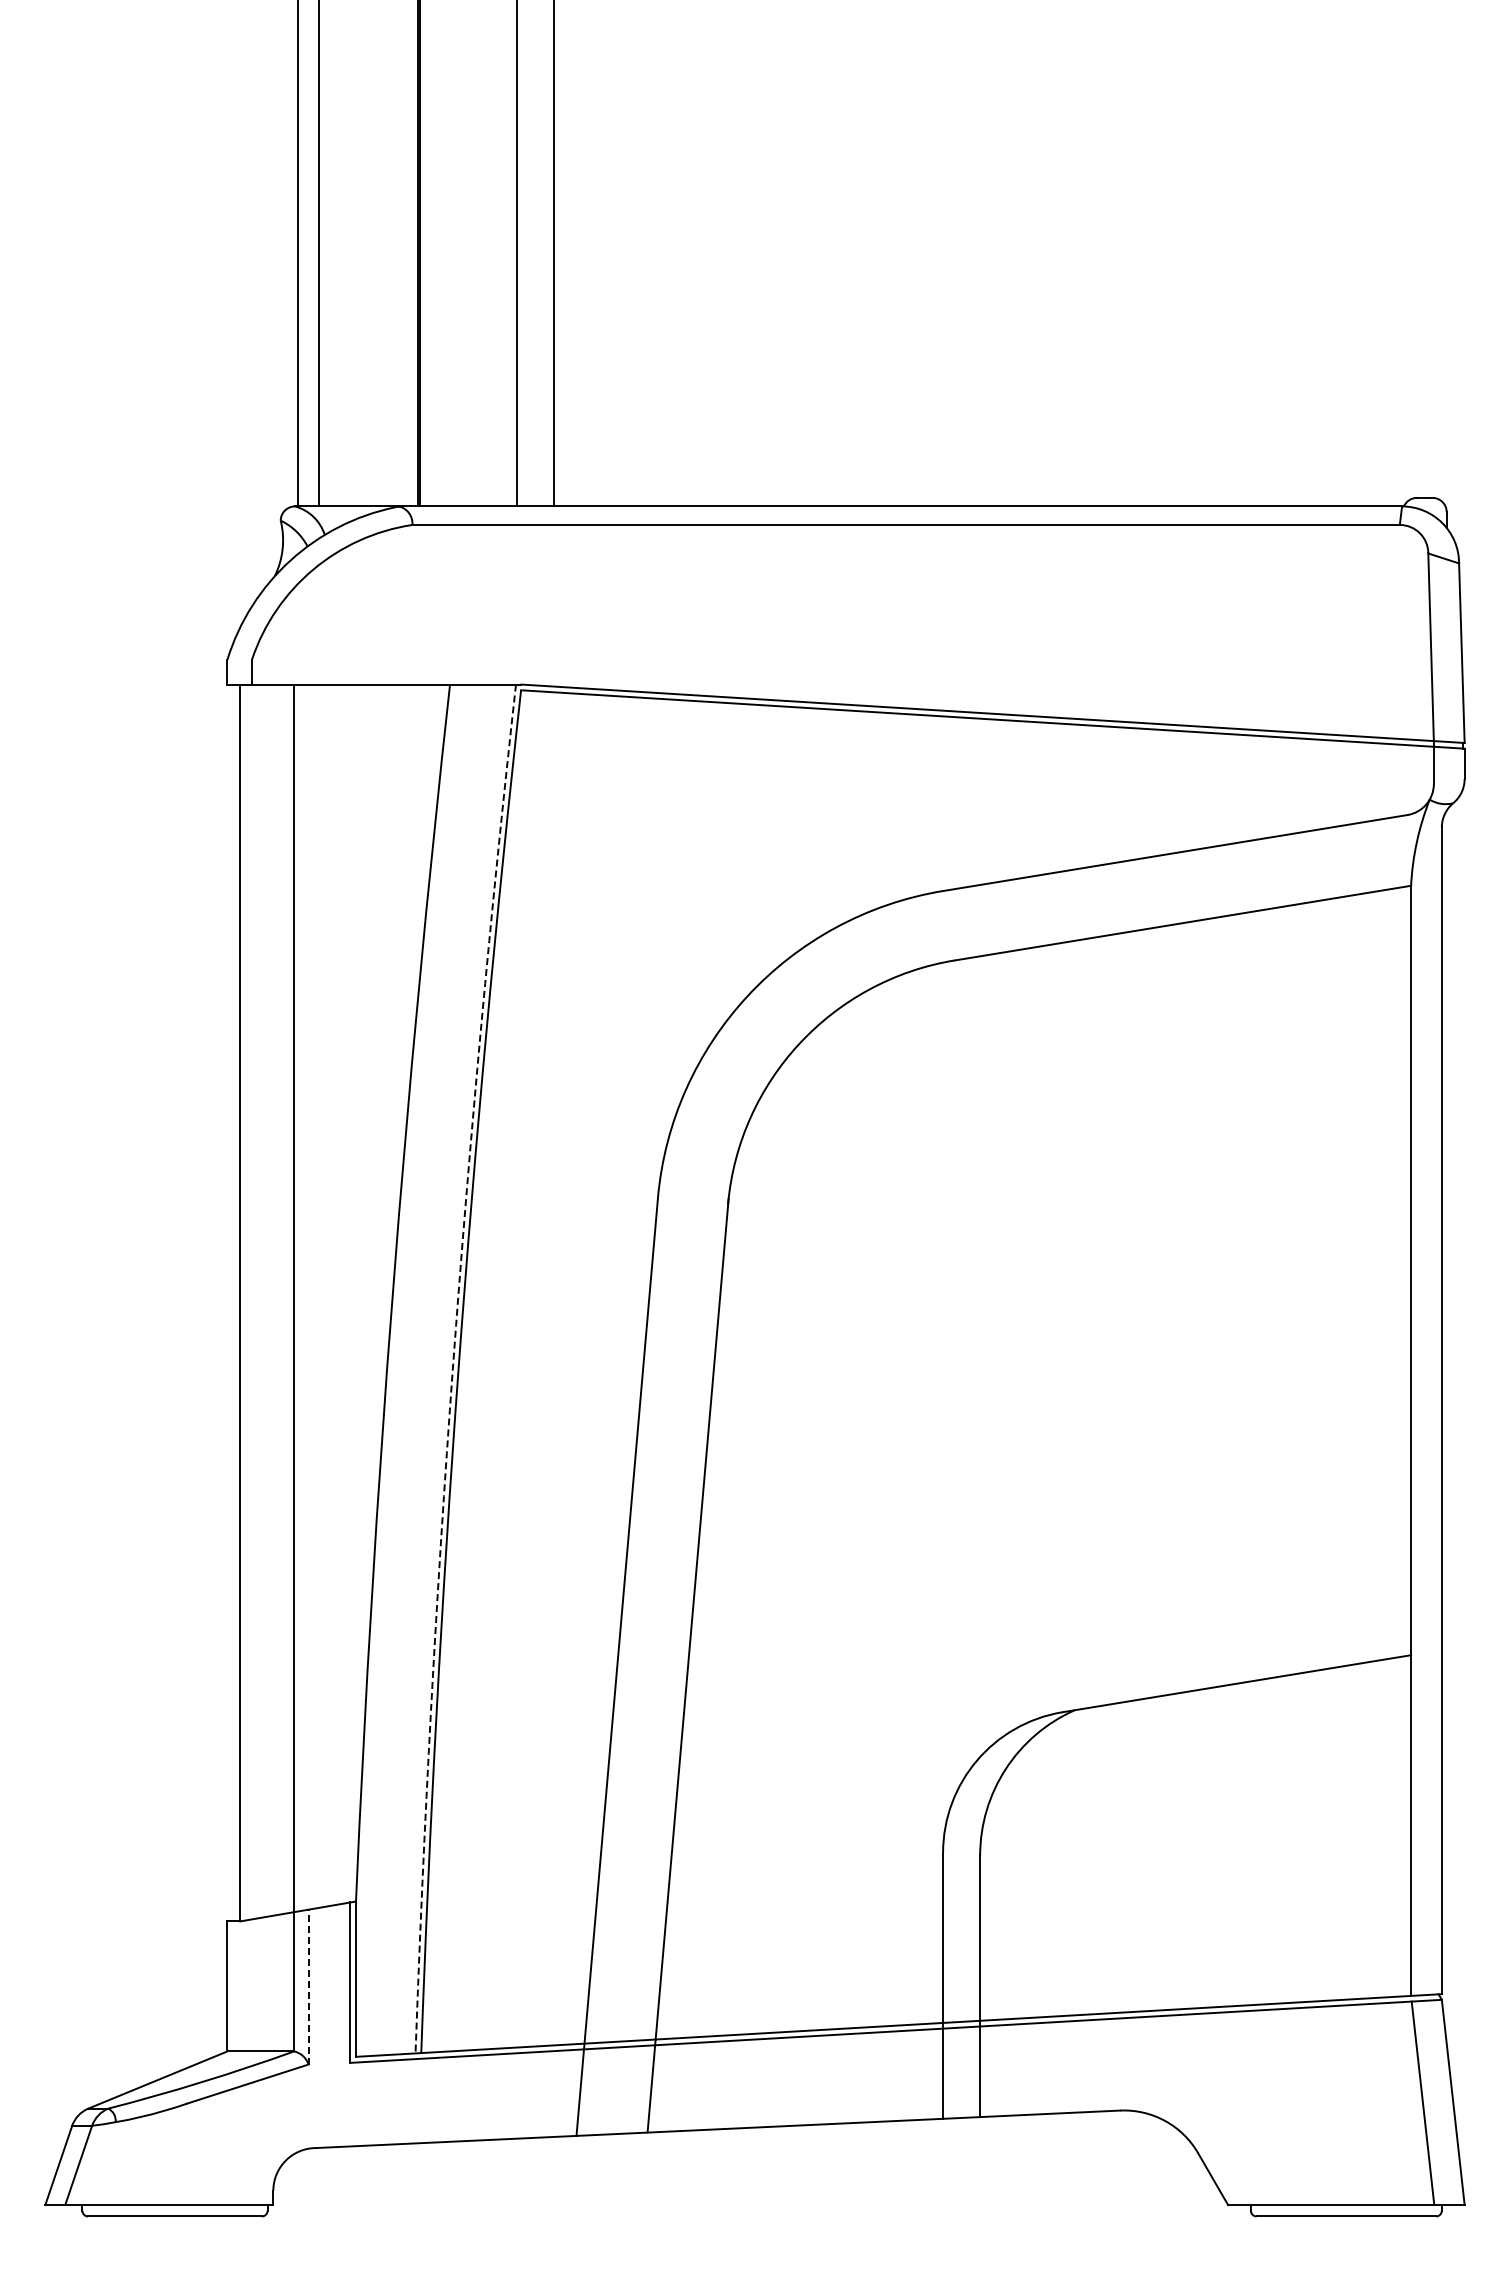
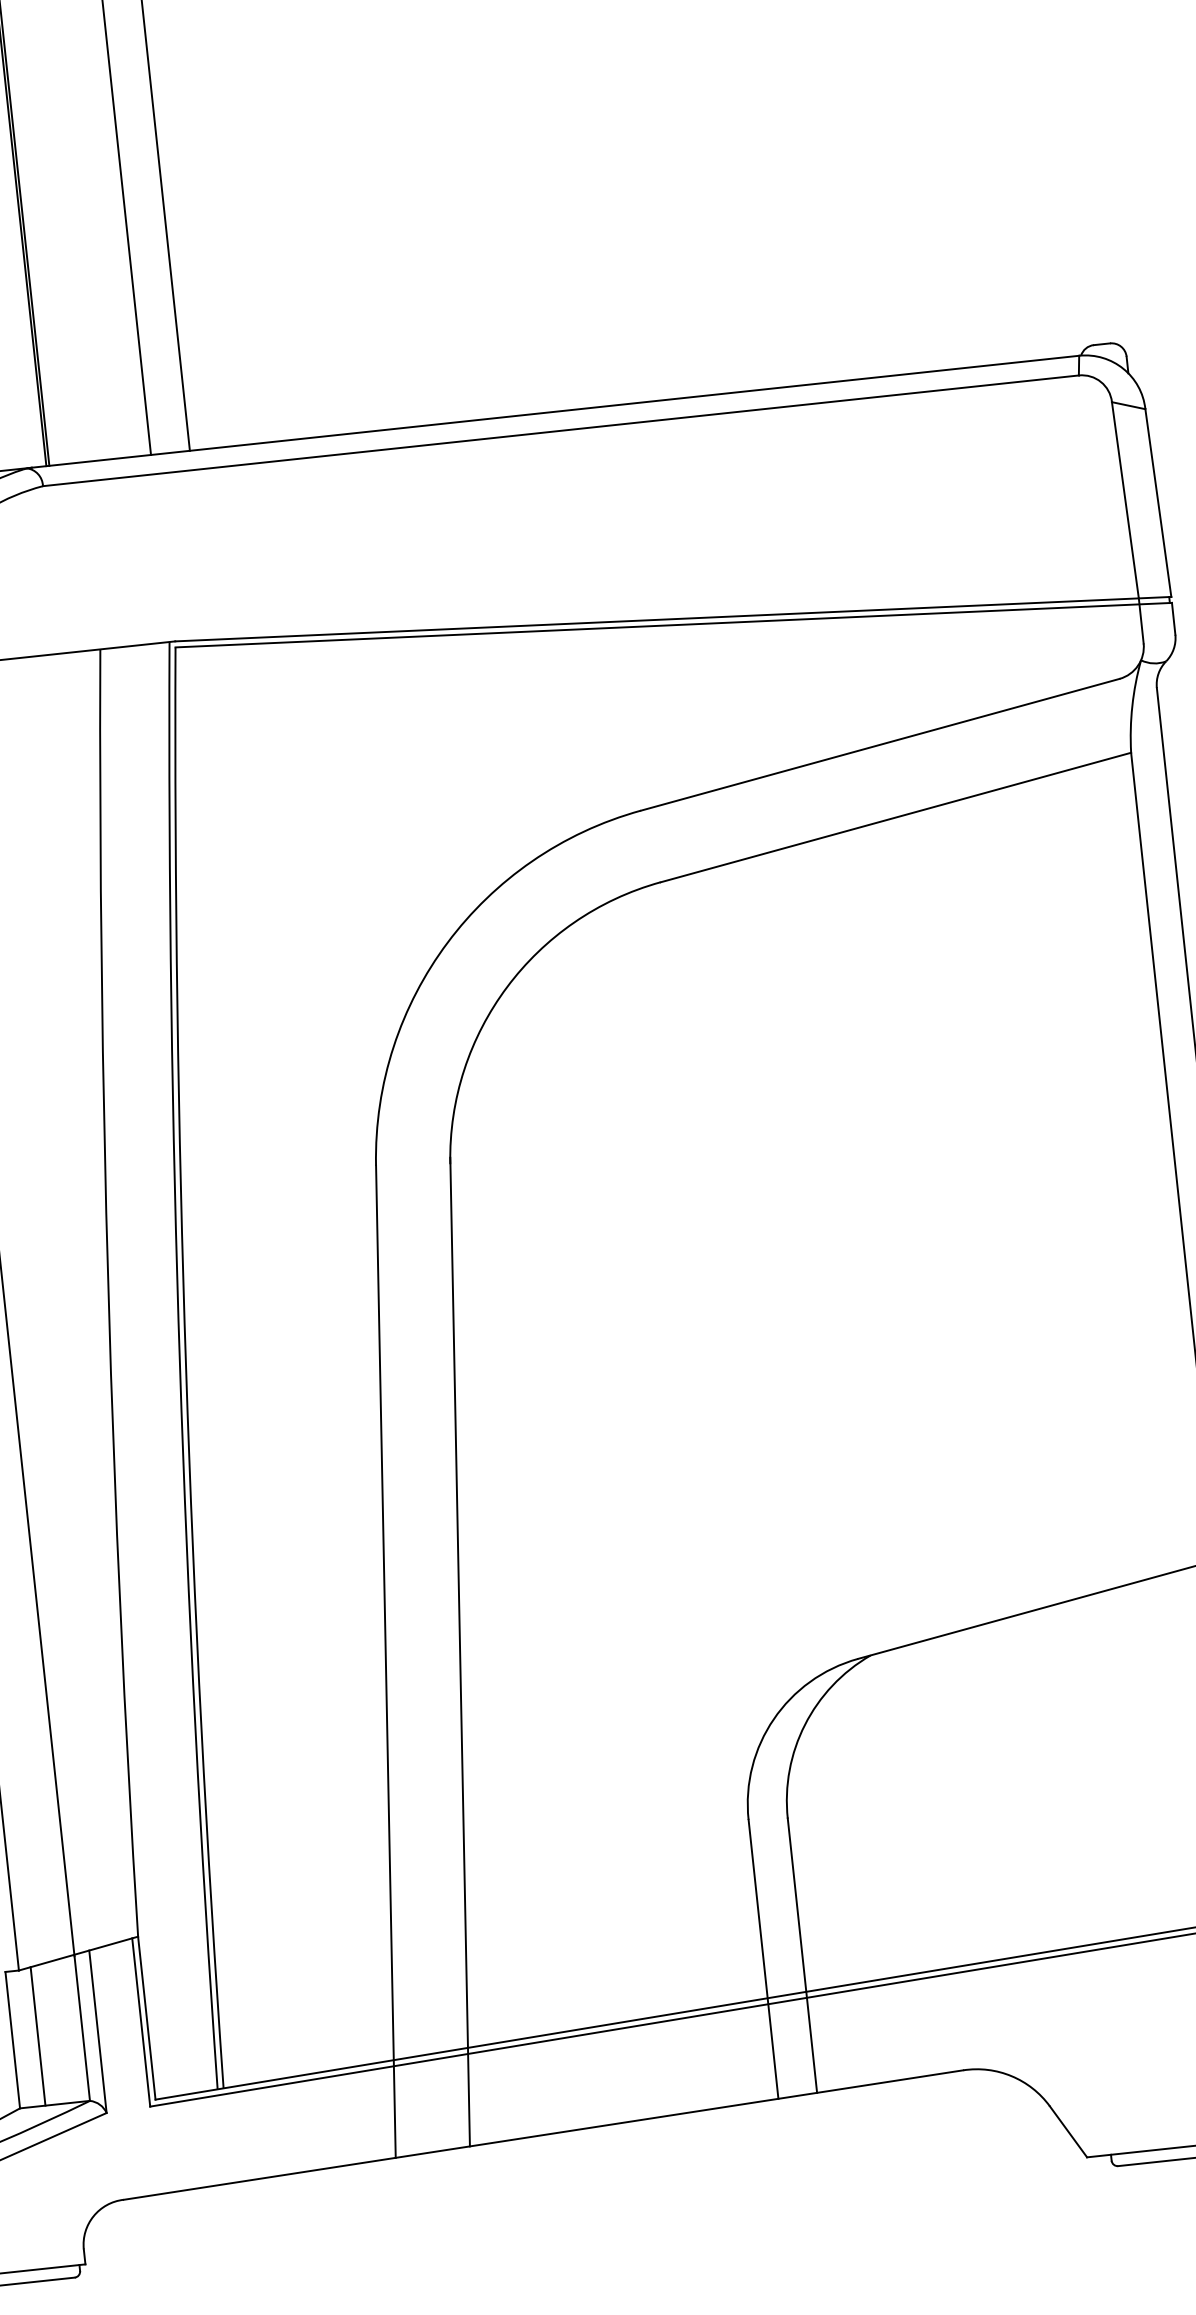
arc: (452, 1368) -> (179, 1366), dashed -> solid
line: (251, 1985) -> (37, 2036), added
line: (308, 1986) -> (97, 2031), dashed -> solid

